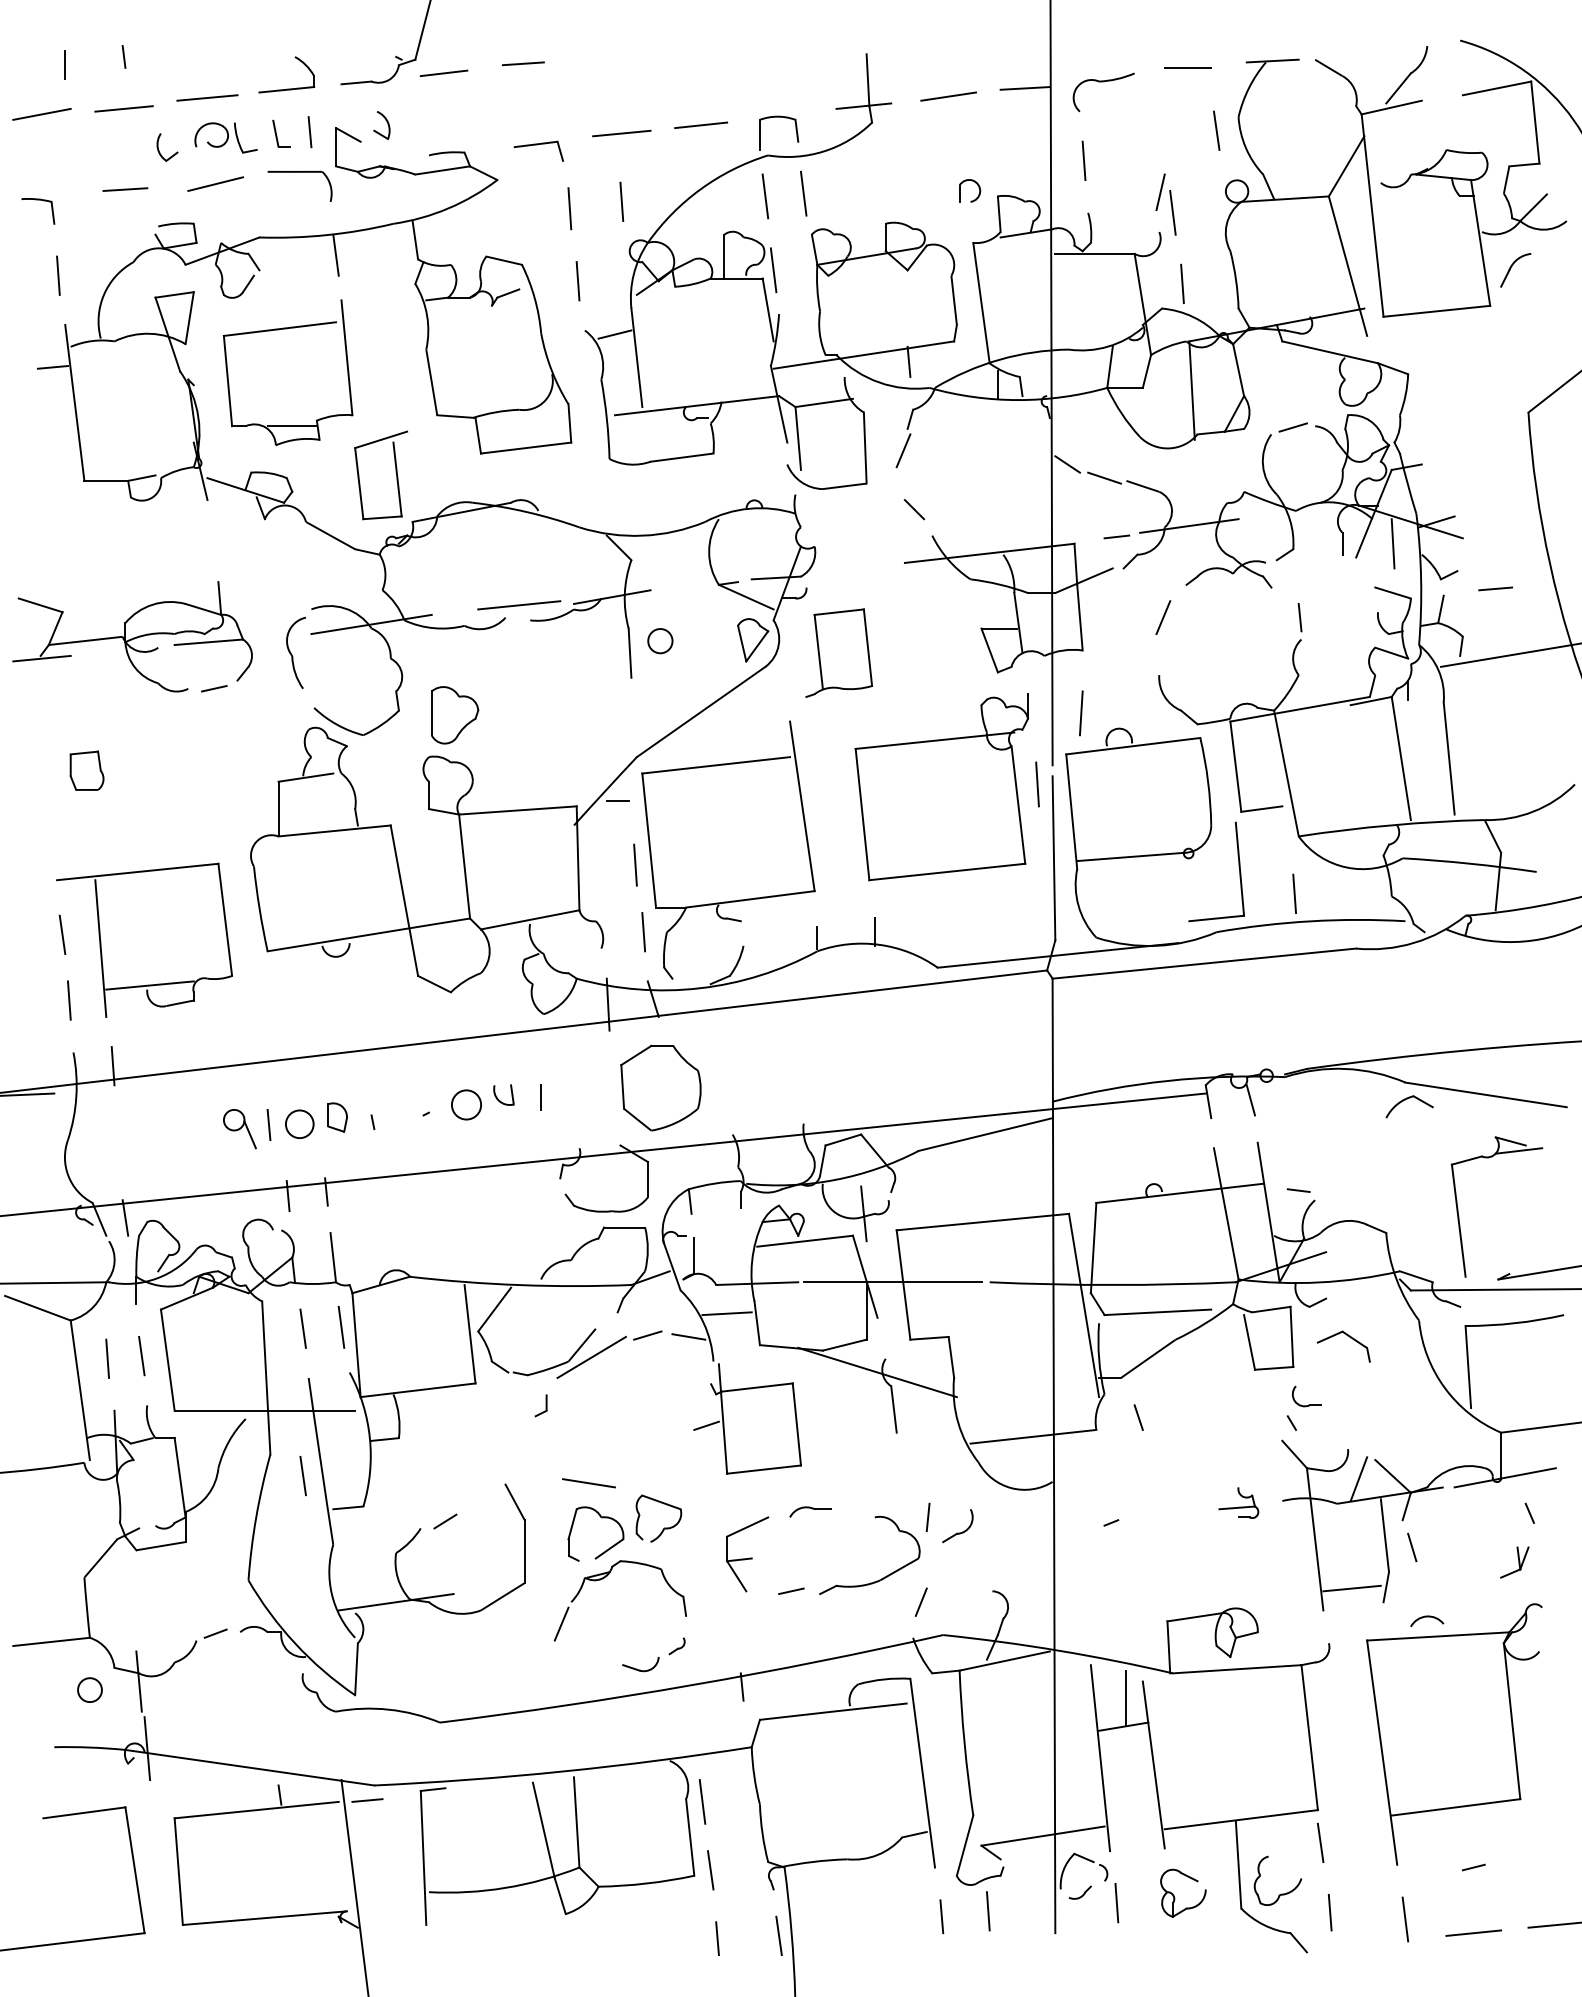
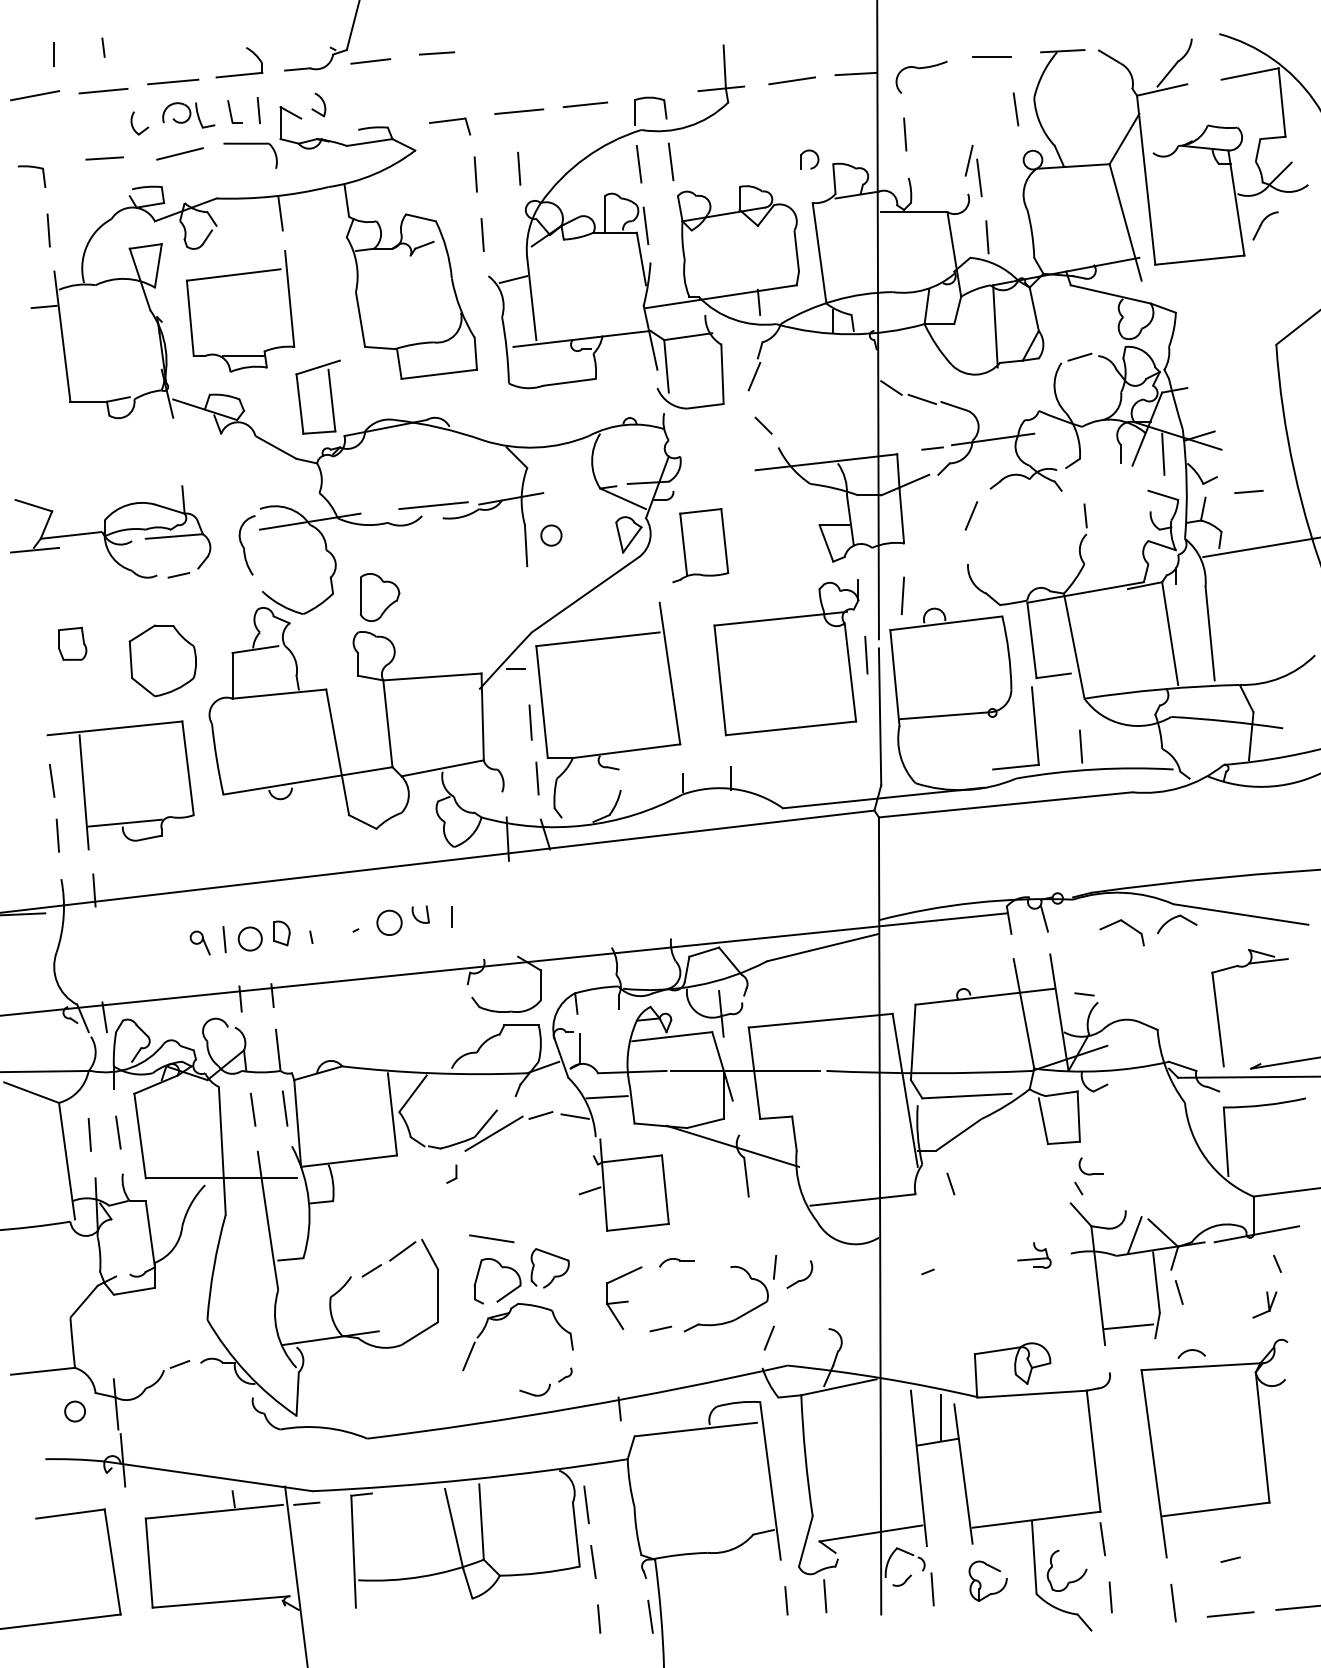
part: (660, 1087) -> (162, 660), moved
part: (238, 1128) -> (199, 942), size x0.71
part: (1347, 1336) -> (1125, 924), moved
line: (302, 1475) -> (252, 1232), removed
line: (482, 1498) -> (402, 1251), added

